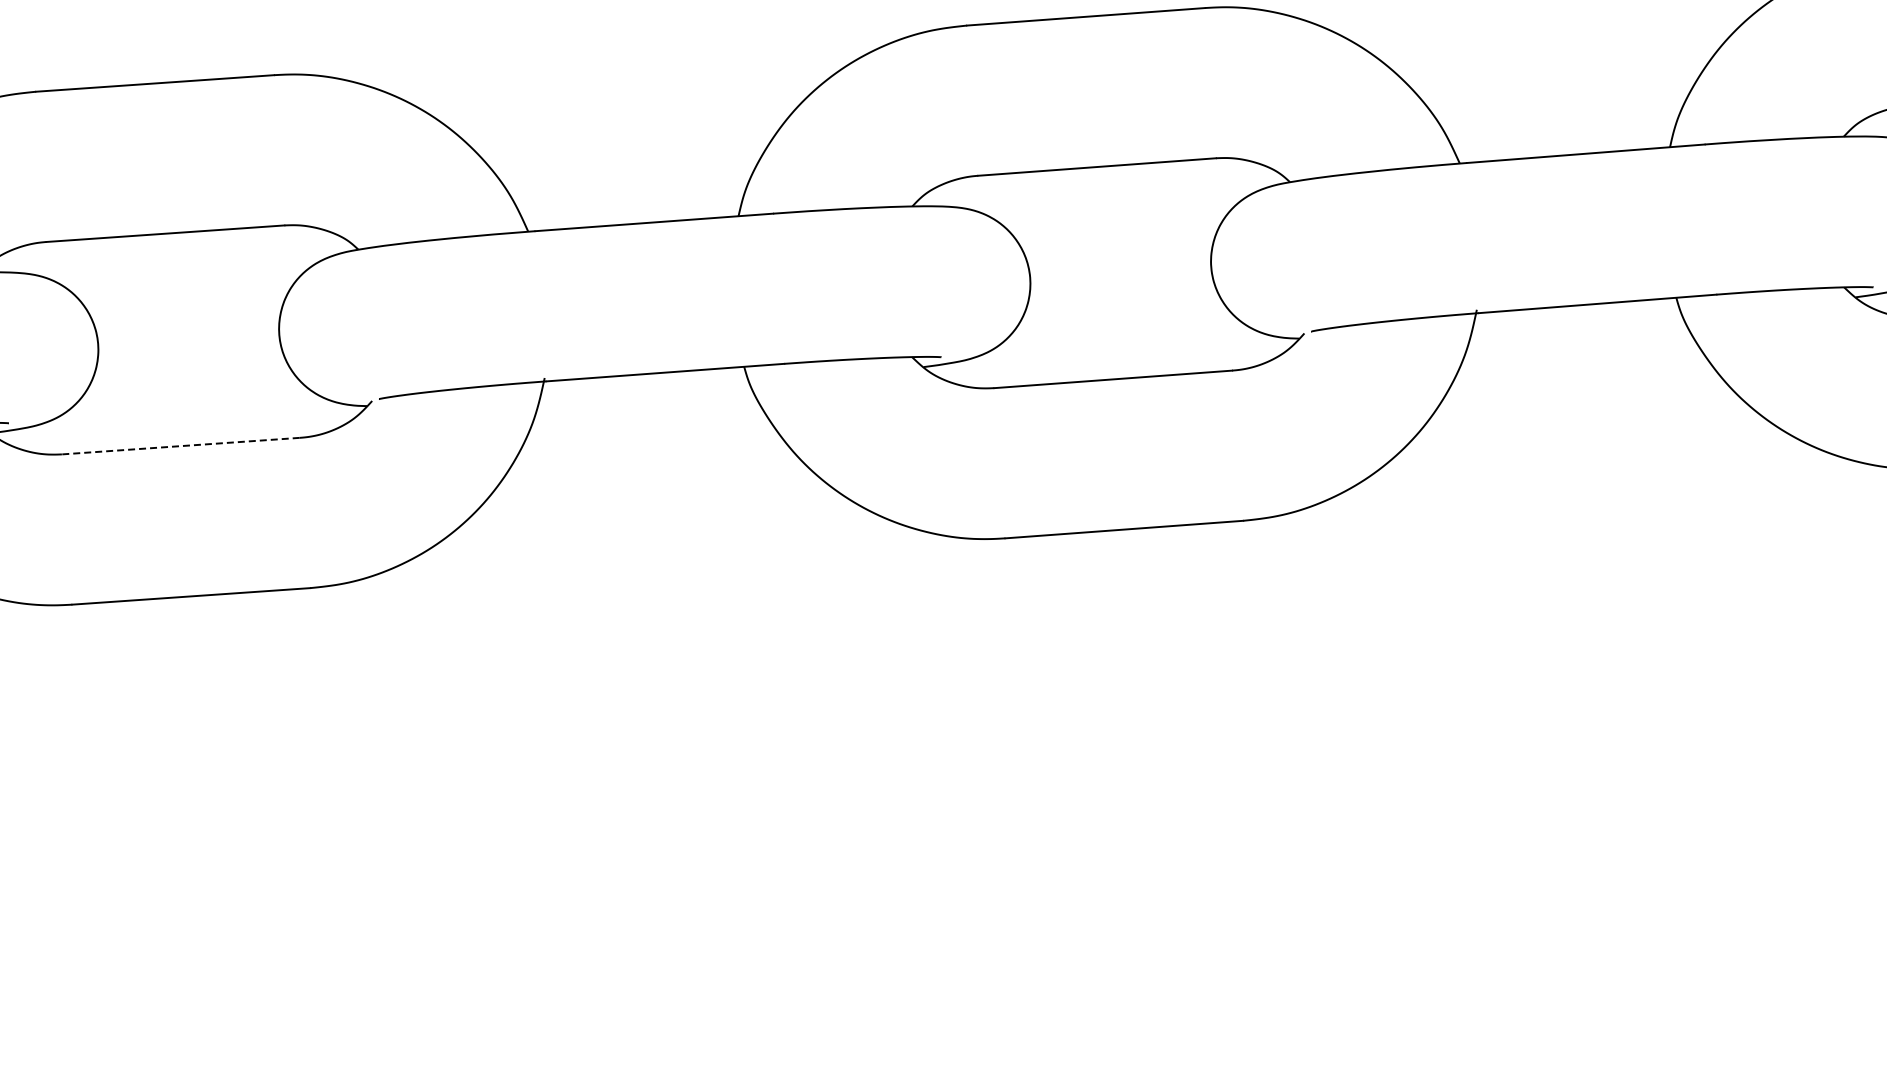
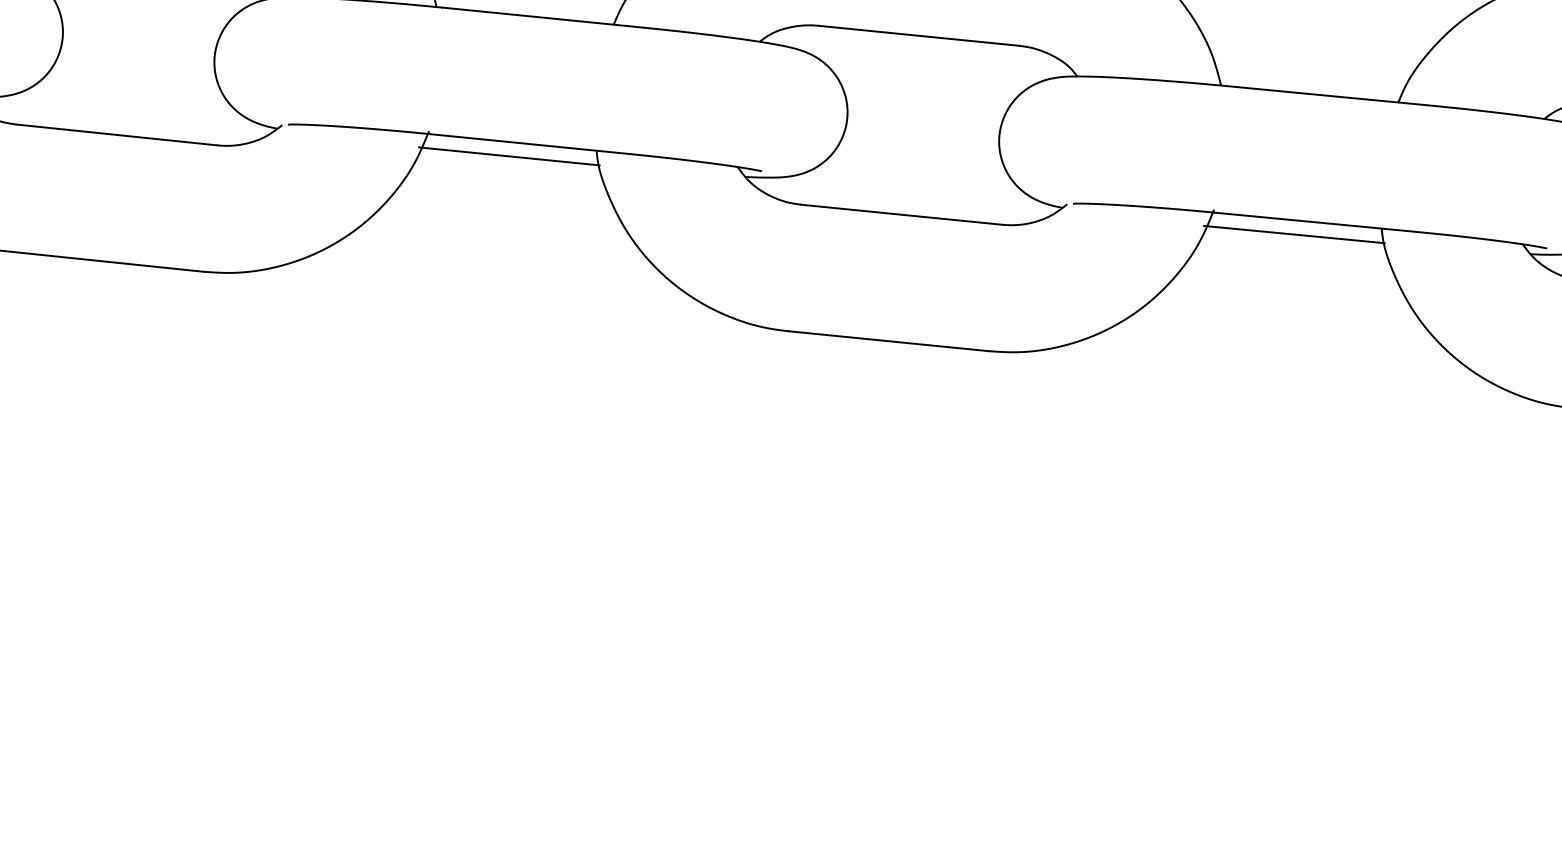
line: (1575, 322) -> (1294, 234), added
line: (643, 391) -> (509, 156), added
line: (180, 446) -> (116, 135), dashed -> solid

